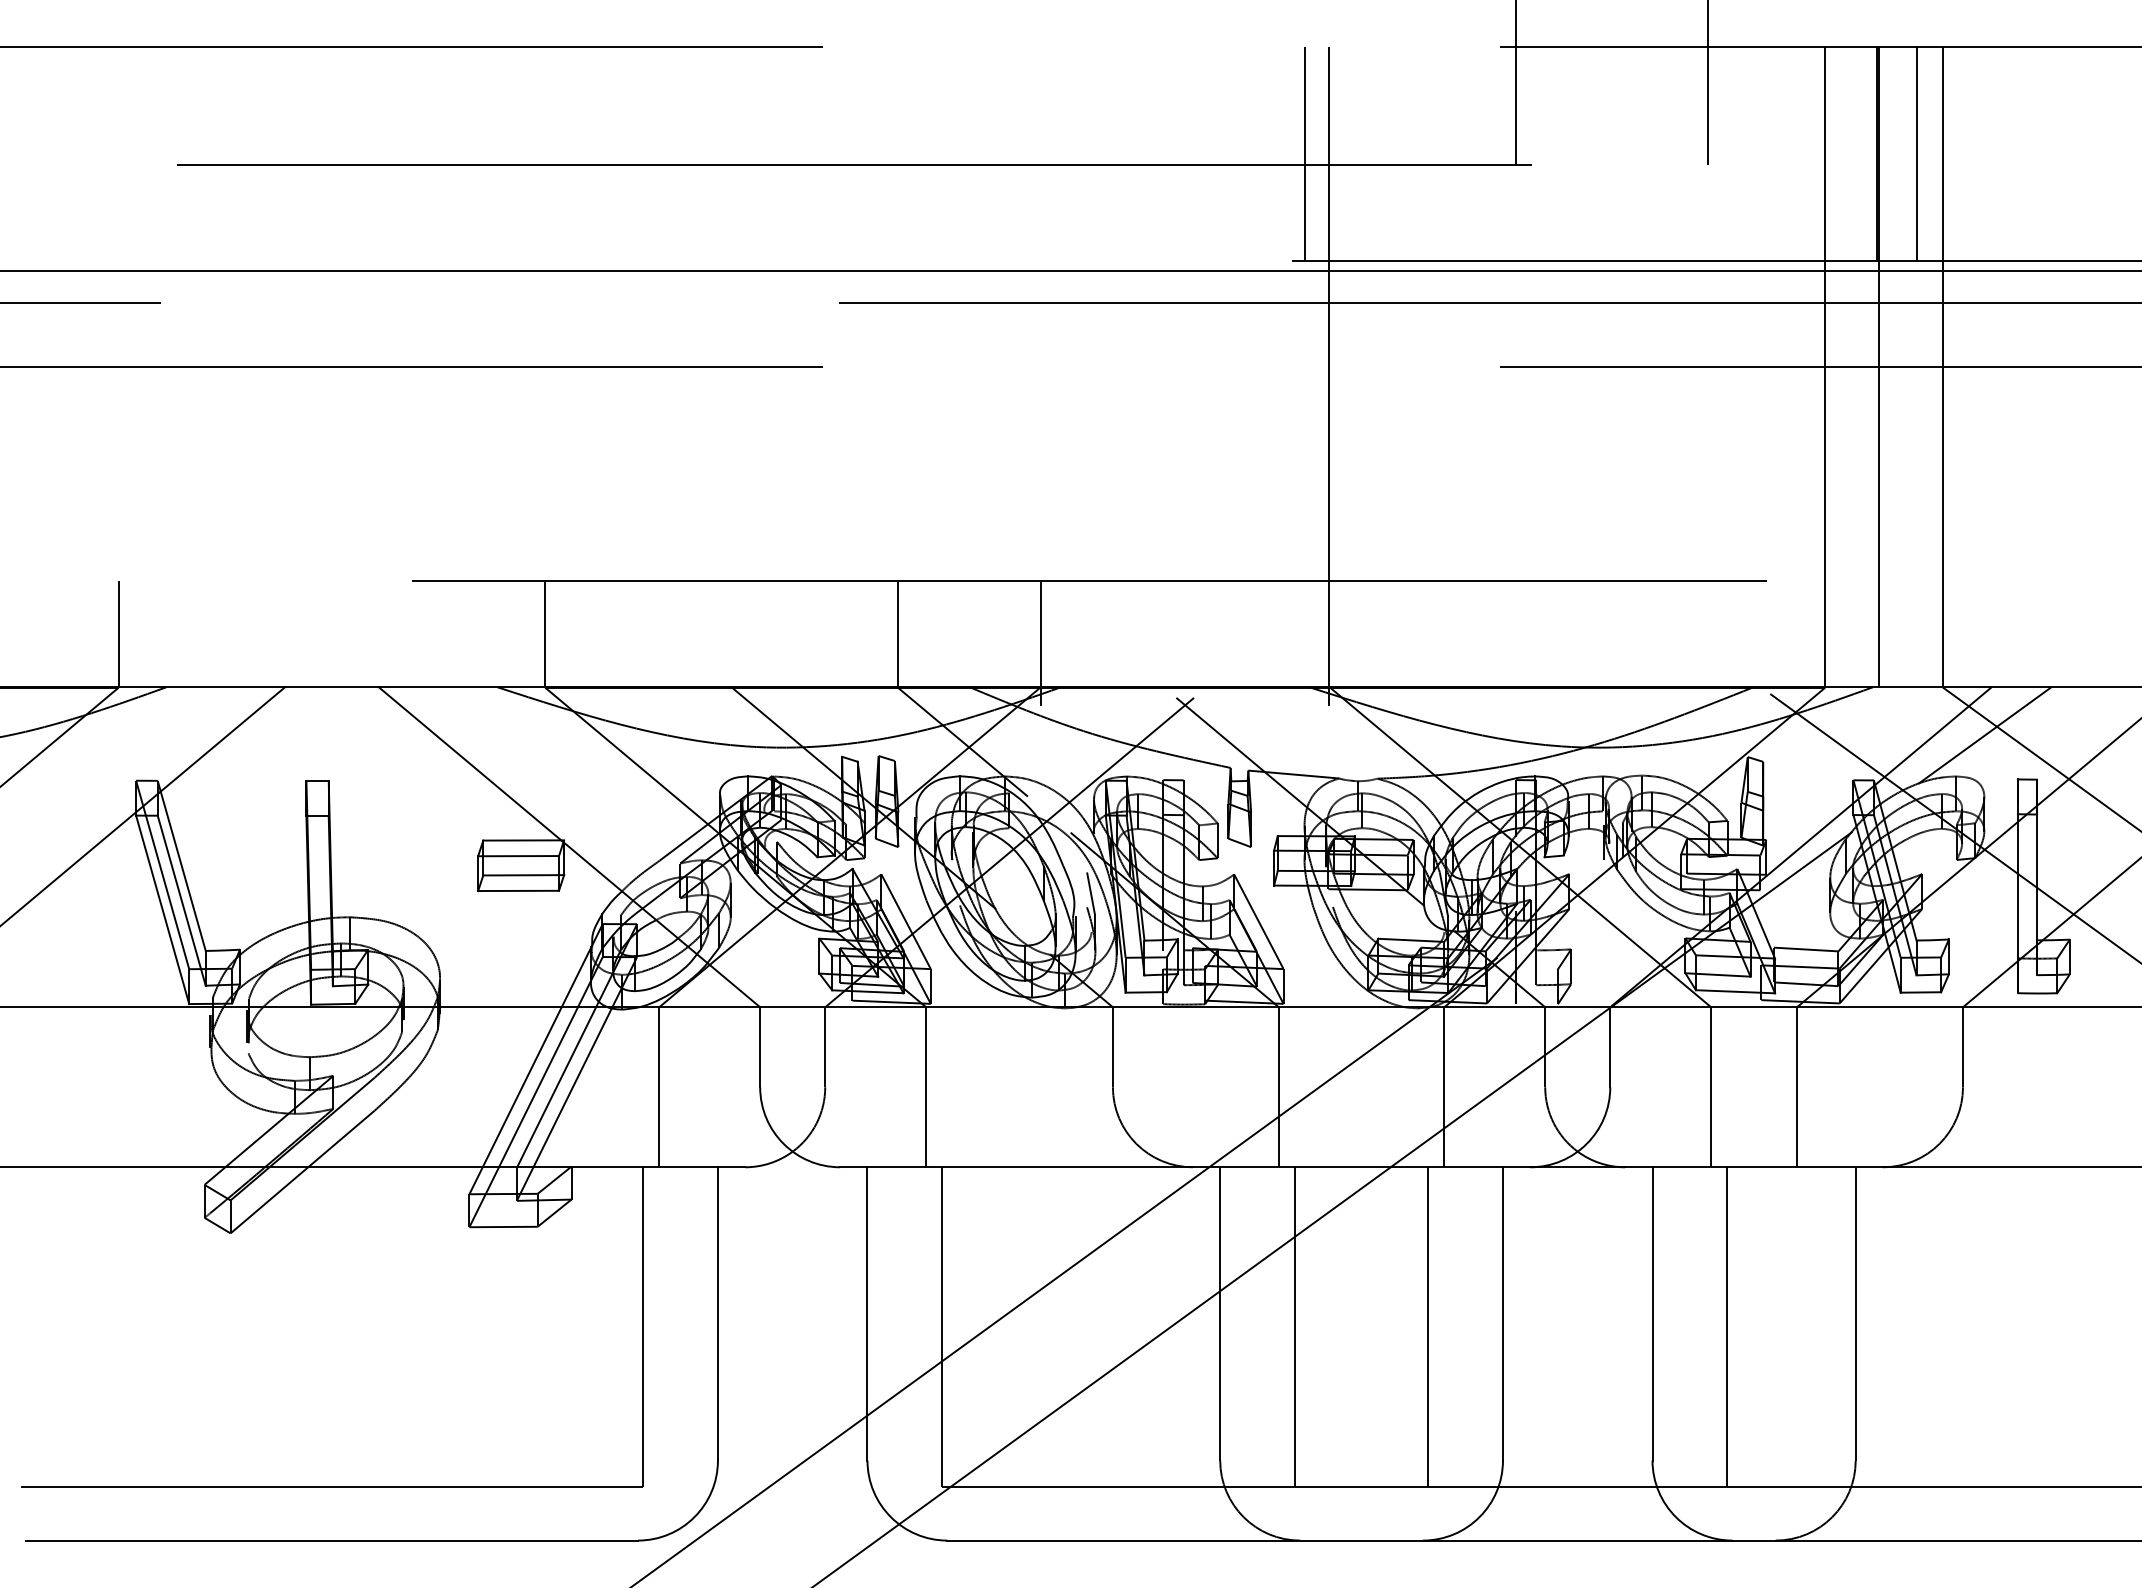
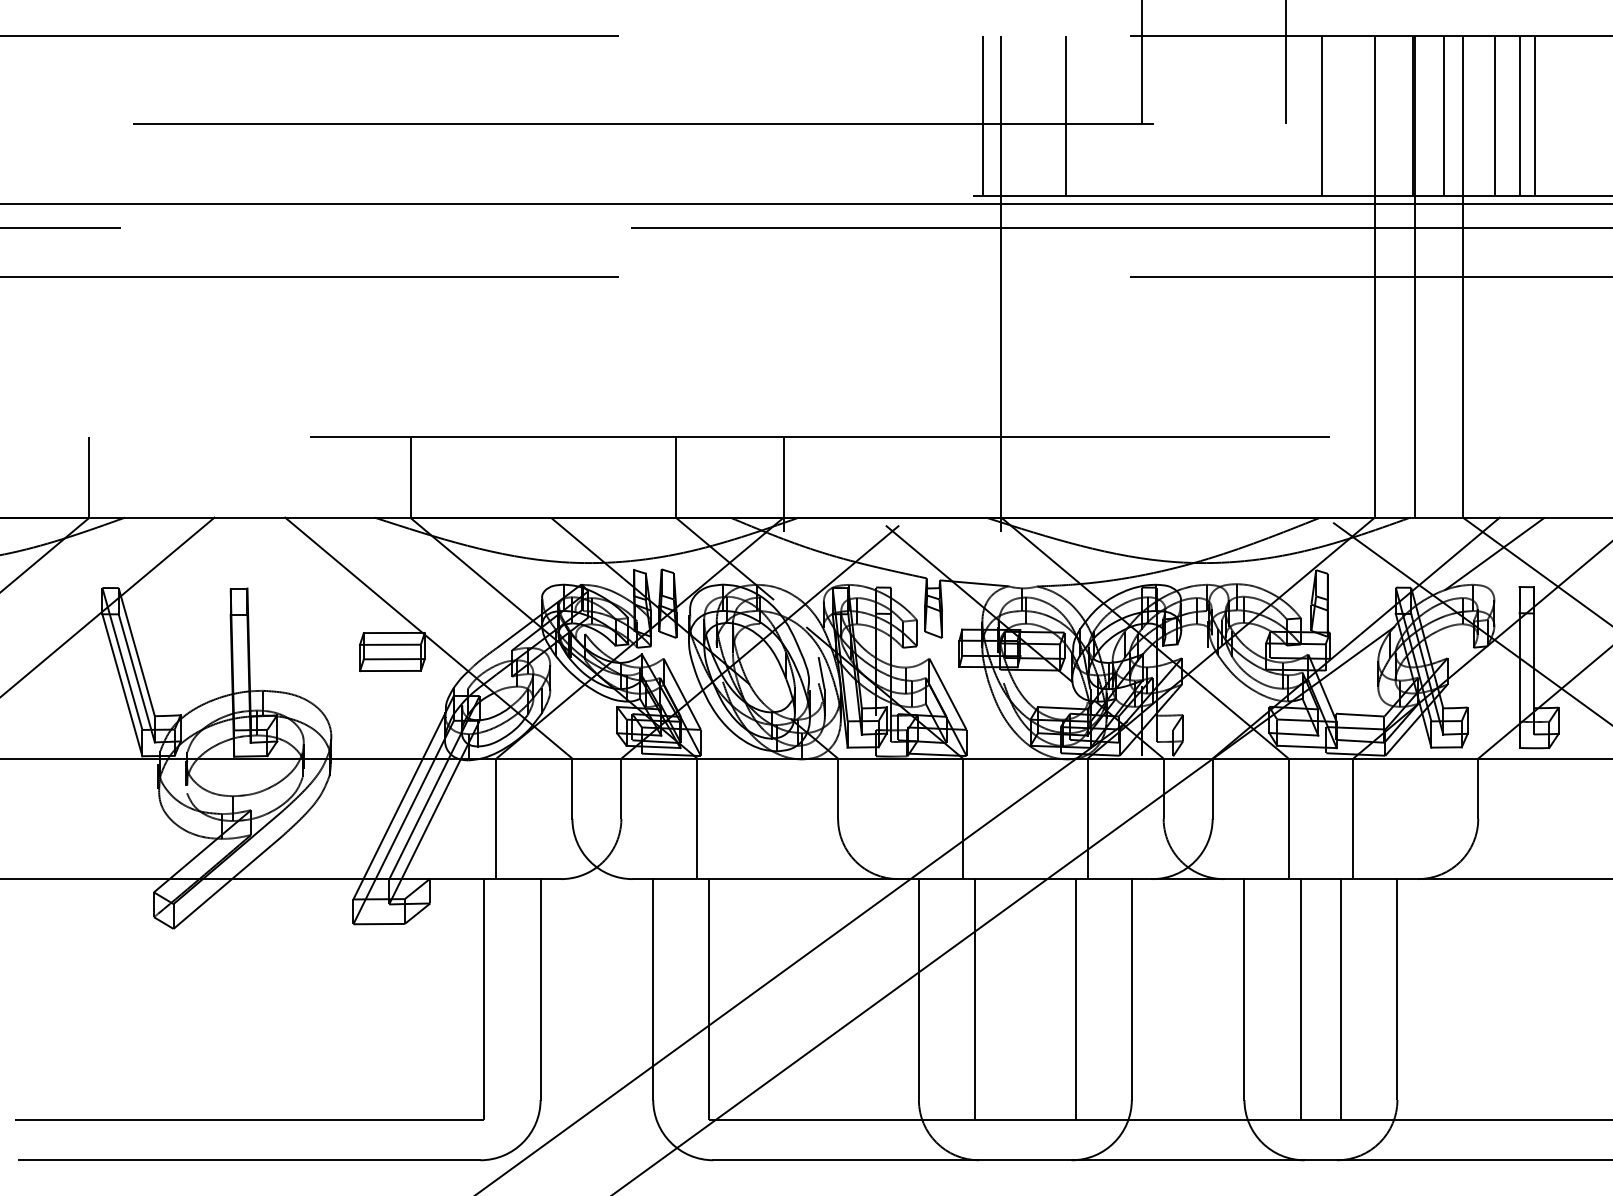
line: (1416, 153) -> (1066, 115), added
line: (1756, 153) -> (1322, 115), added
line: (1985, 153) -> (1495, 115), added
line: (2019, 153) -> (1520, 115), added
line: (2038, 153) -> (1535, 115), added
line: (1781, 1327) -> (1341, 999), added

